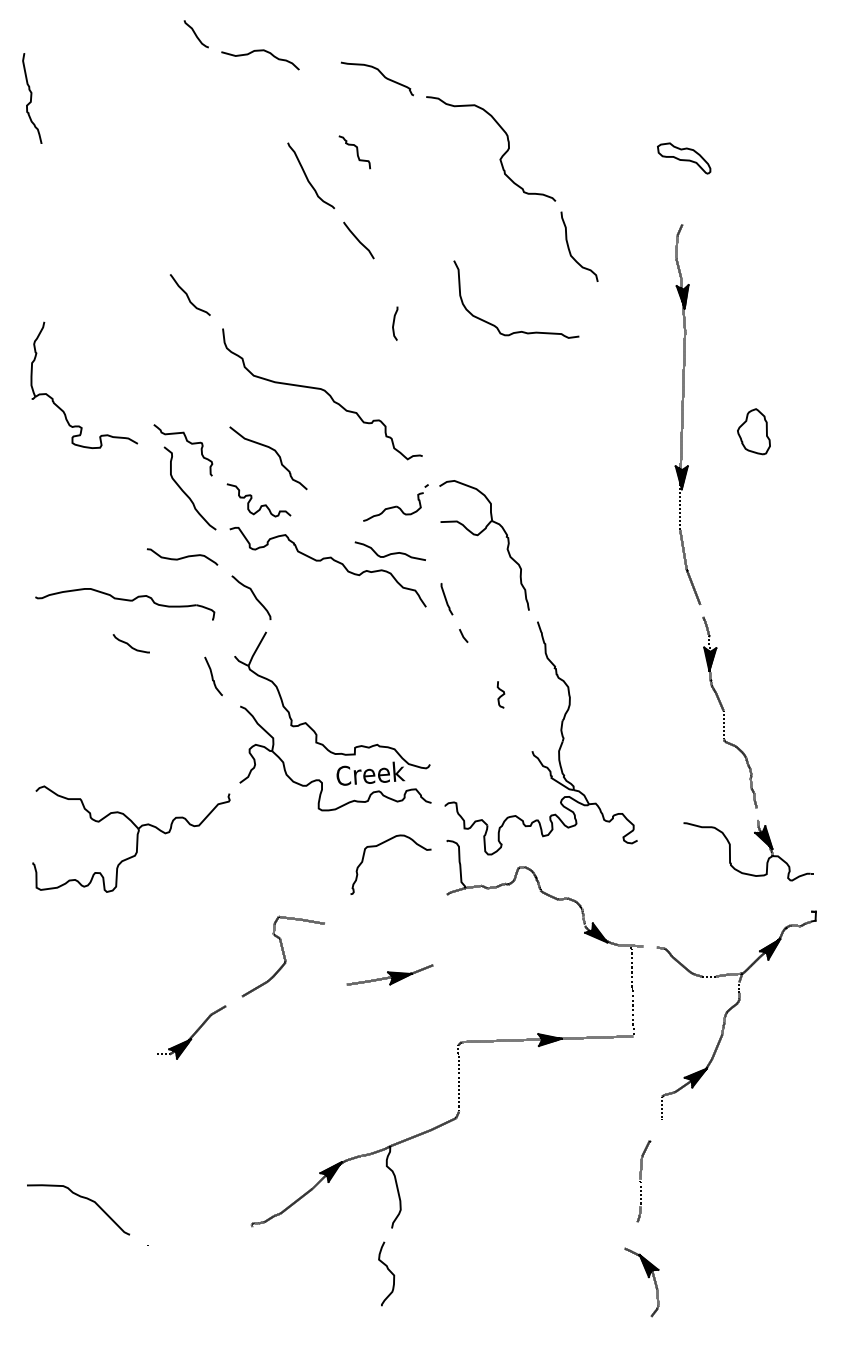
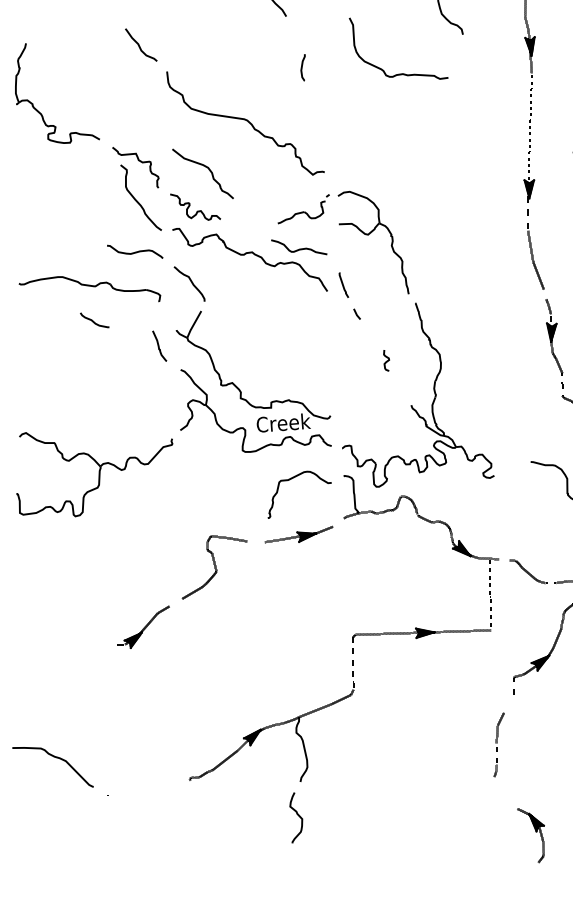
part: (60, 407) -> (38, 110), moved
part: (389, 974) -> (298, 534), moved
part: (647, 1277) -> (535, 831), moved

